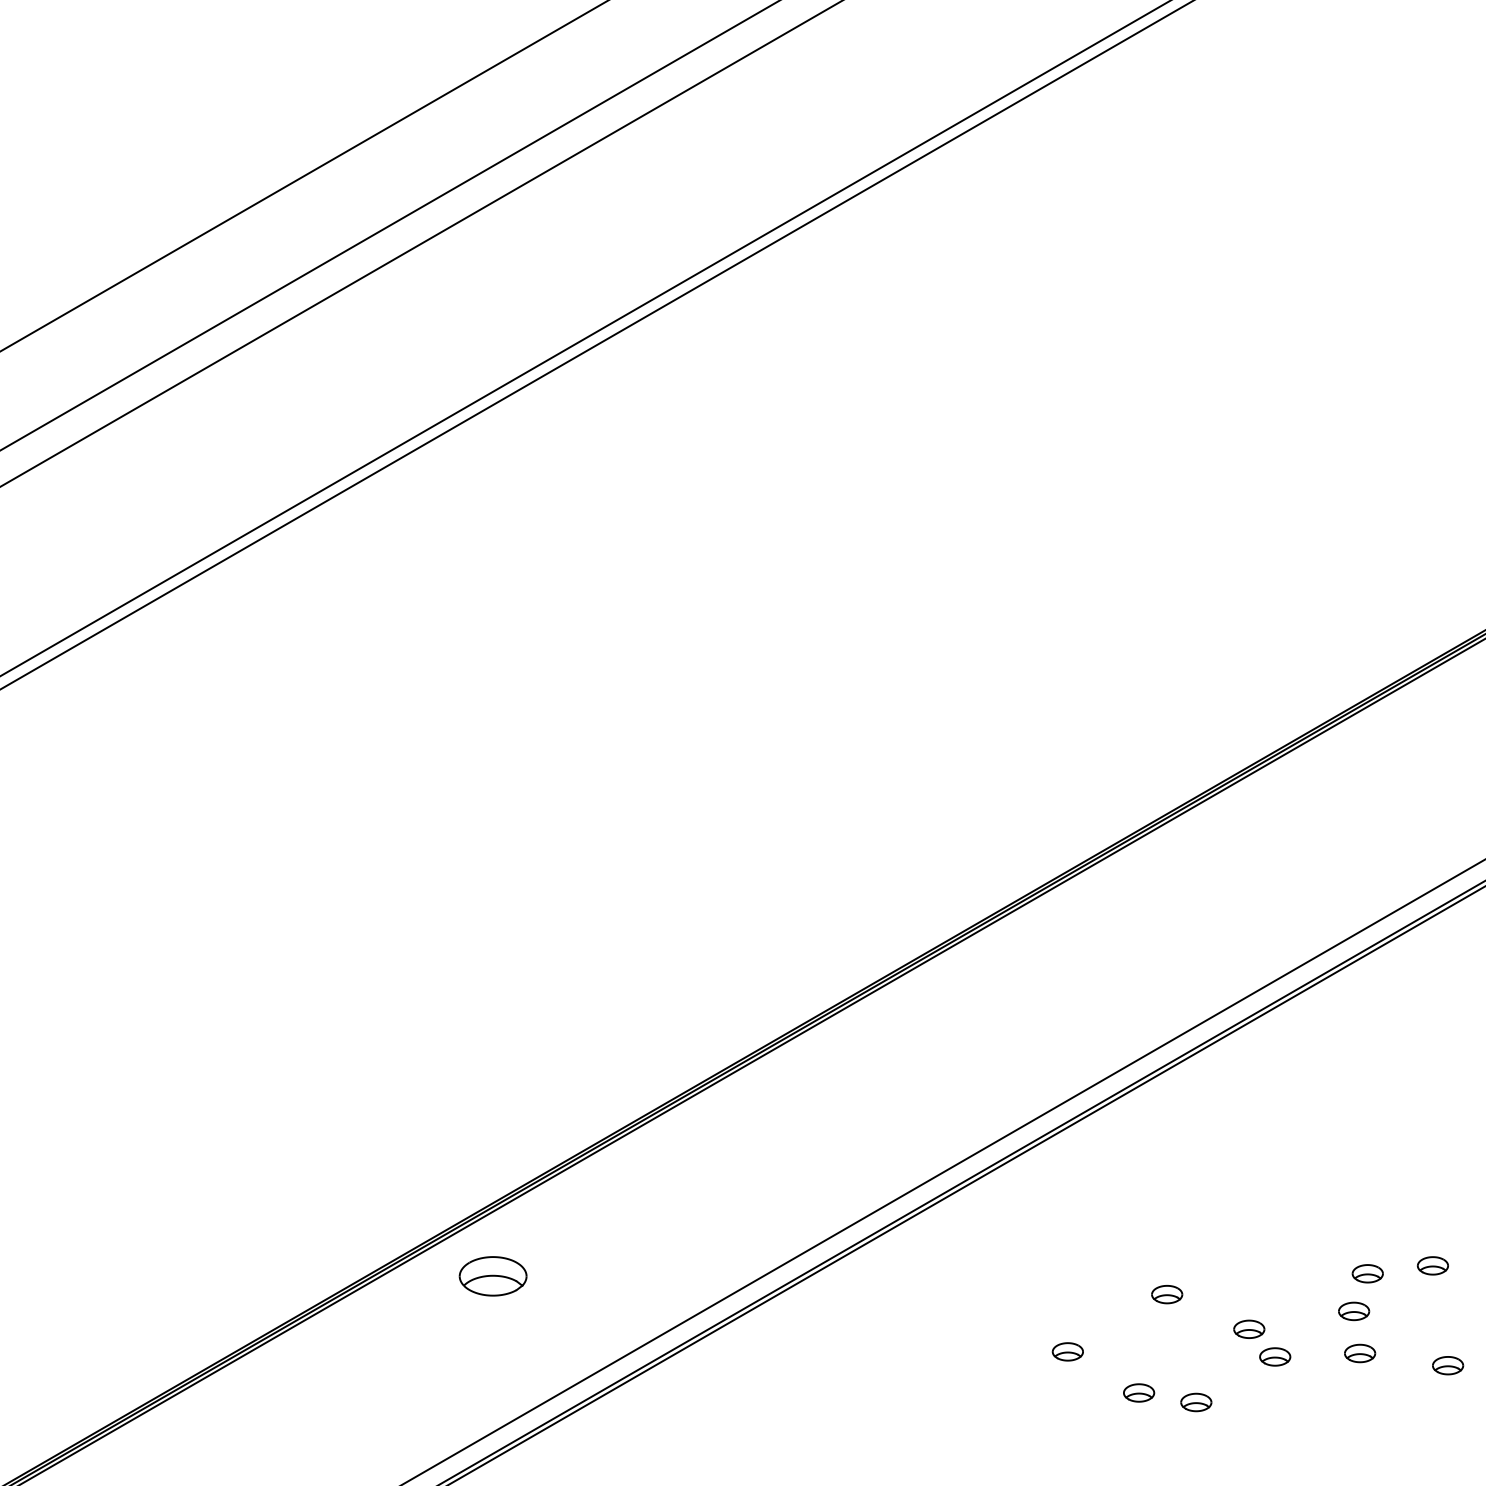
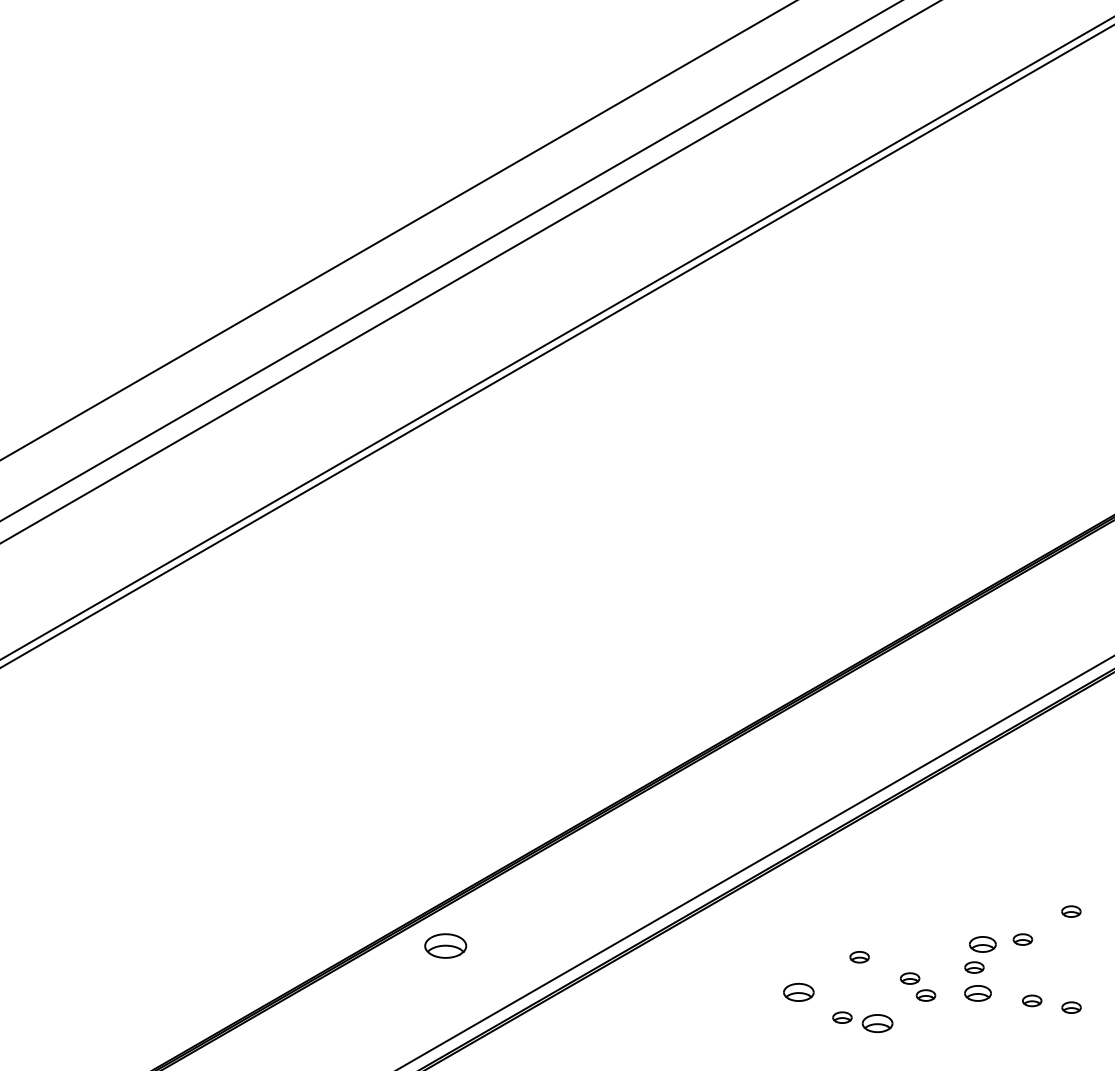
part: (1367, 1273) -> (982, 944), size x1.4
part: (1067, 1351) -> (798, 992), size x1.6
part: (1360, 1353) -> (978, 993), size x1.4
part: (1196, 1402) -> (877, 1023), size x1.6

